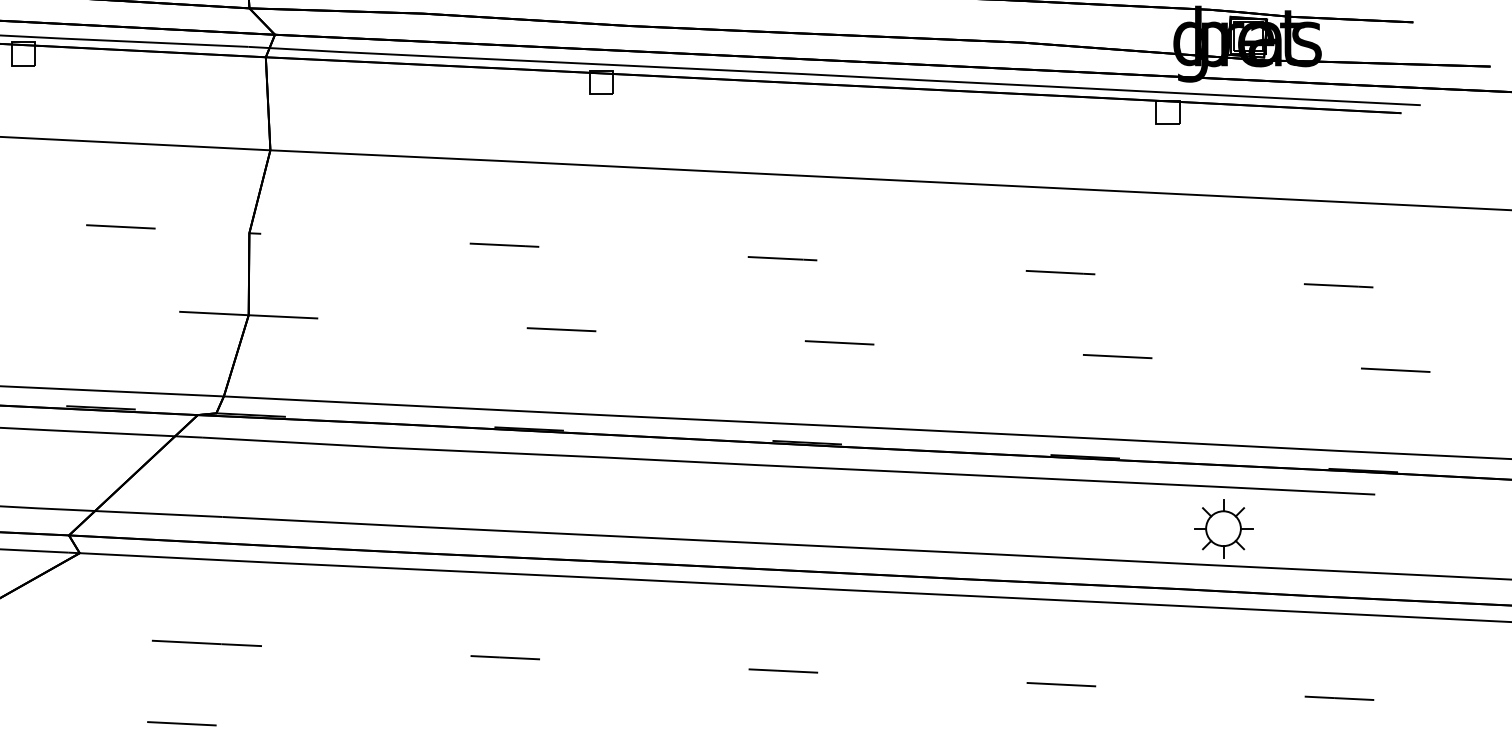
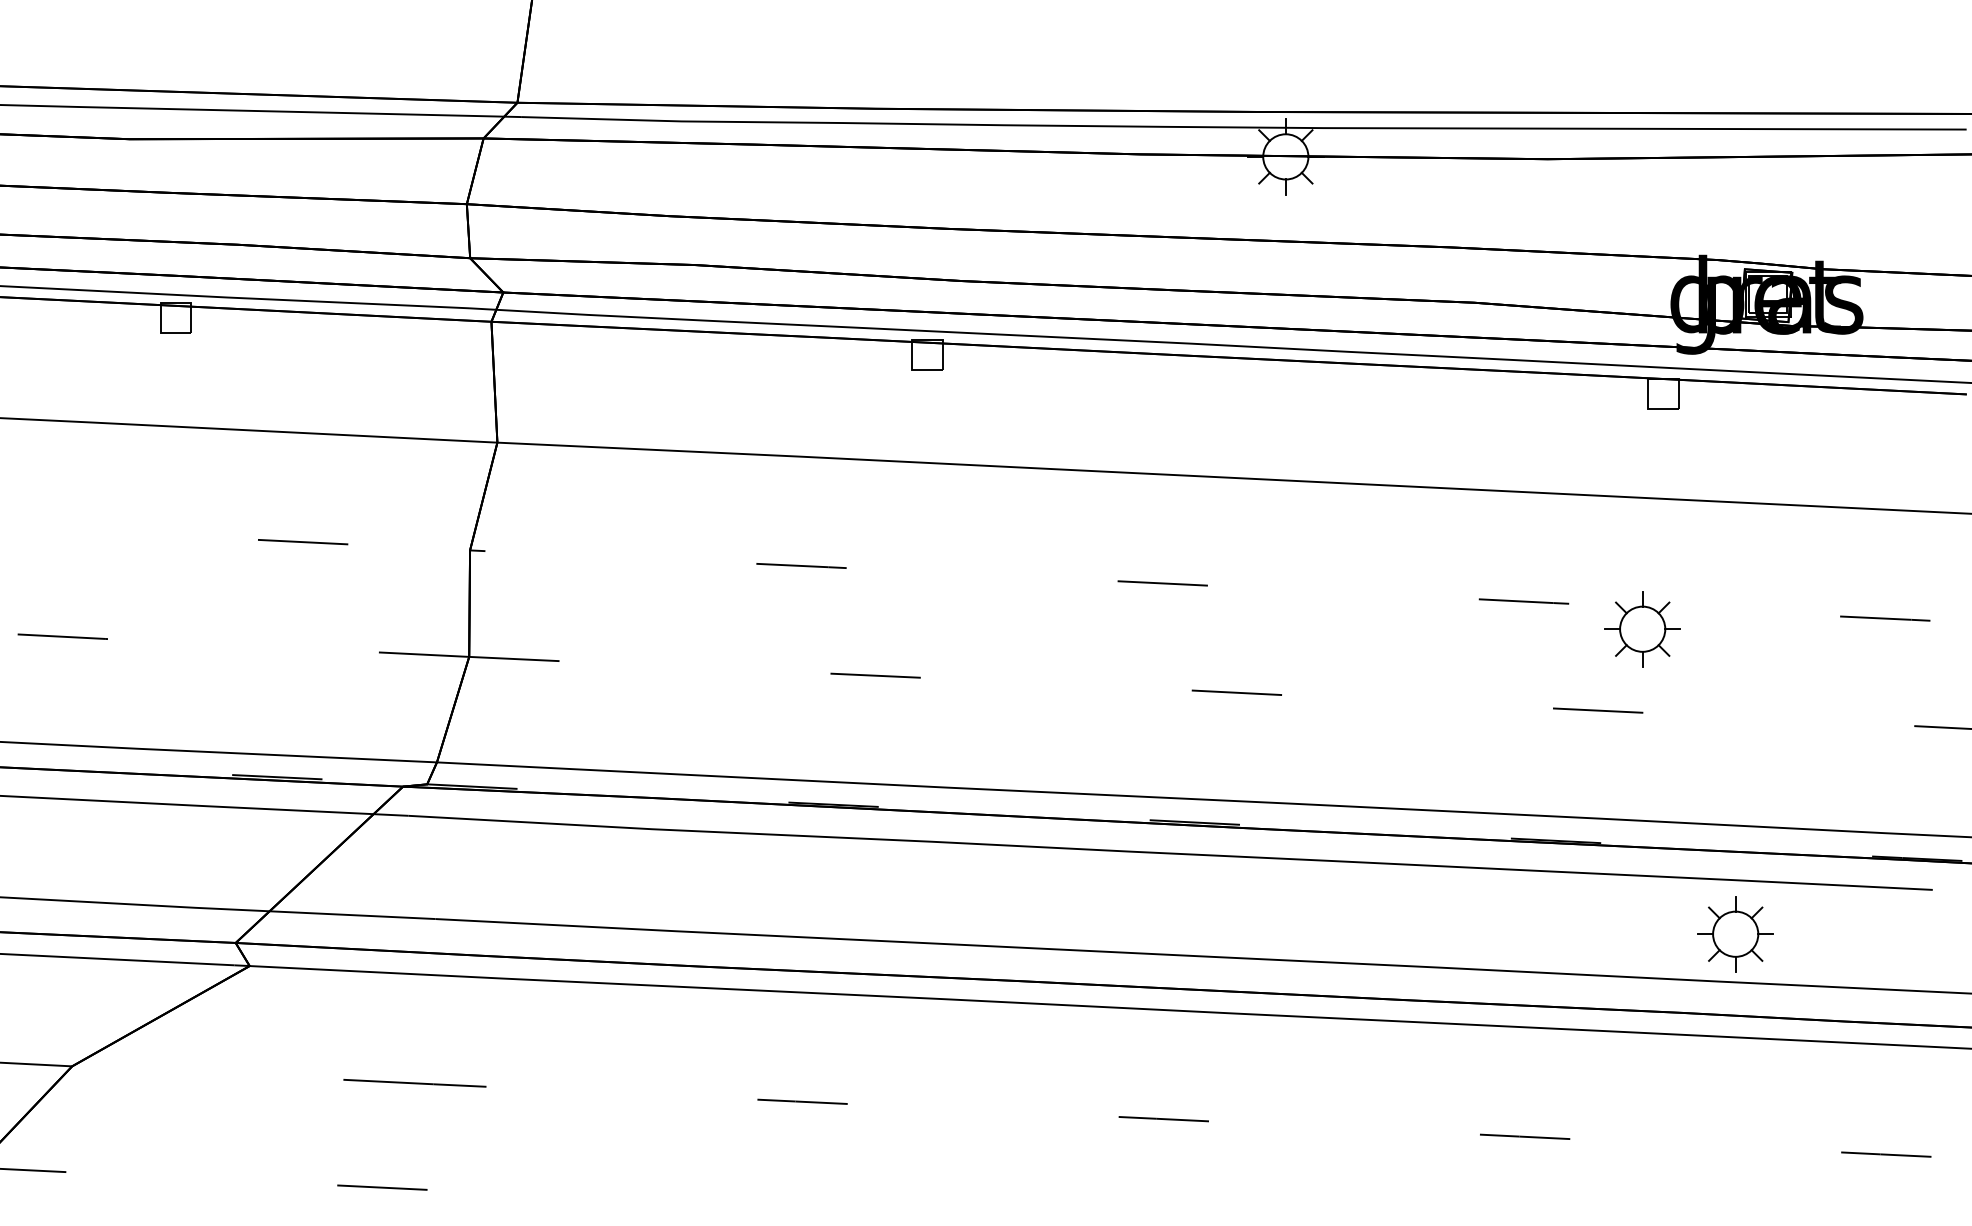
part: (1151, 294) -> (1642, 629), added

